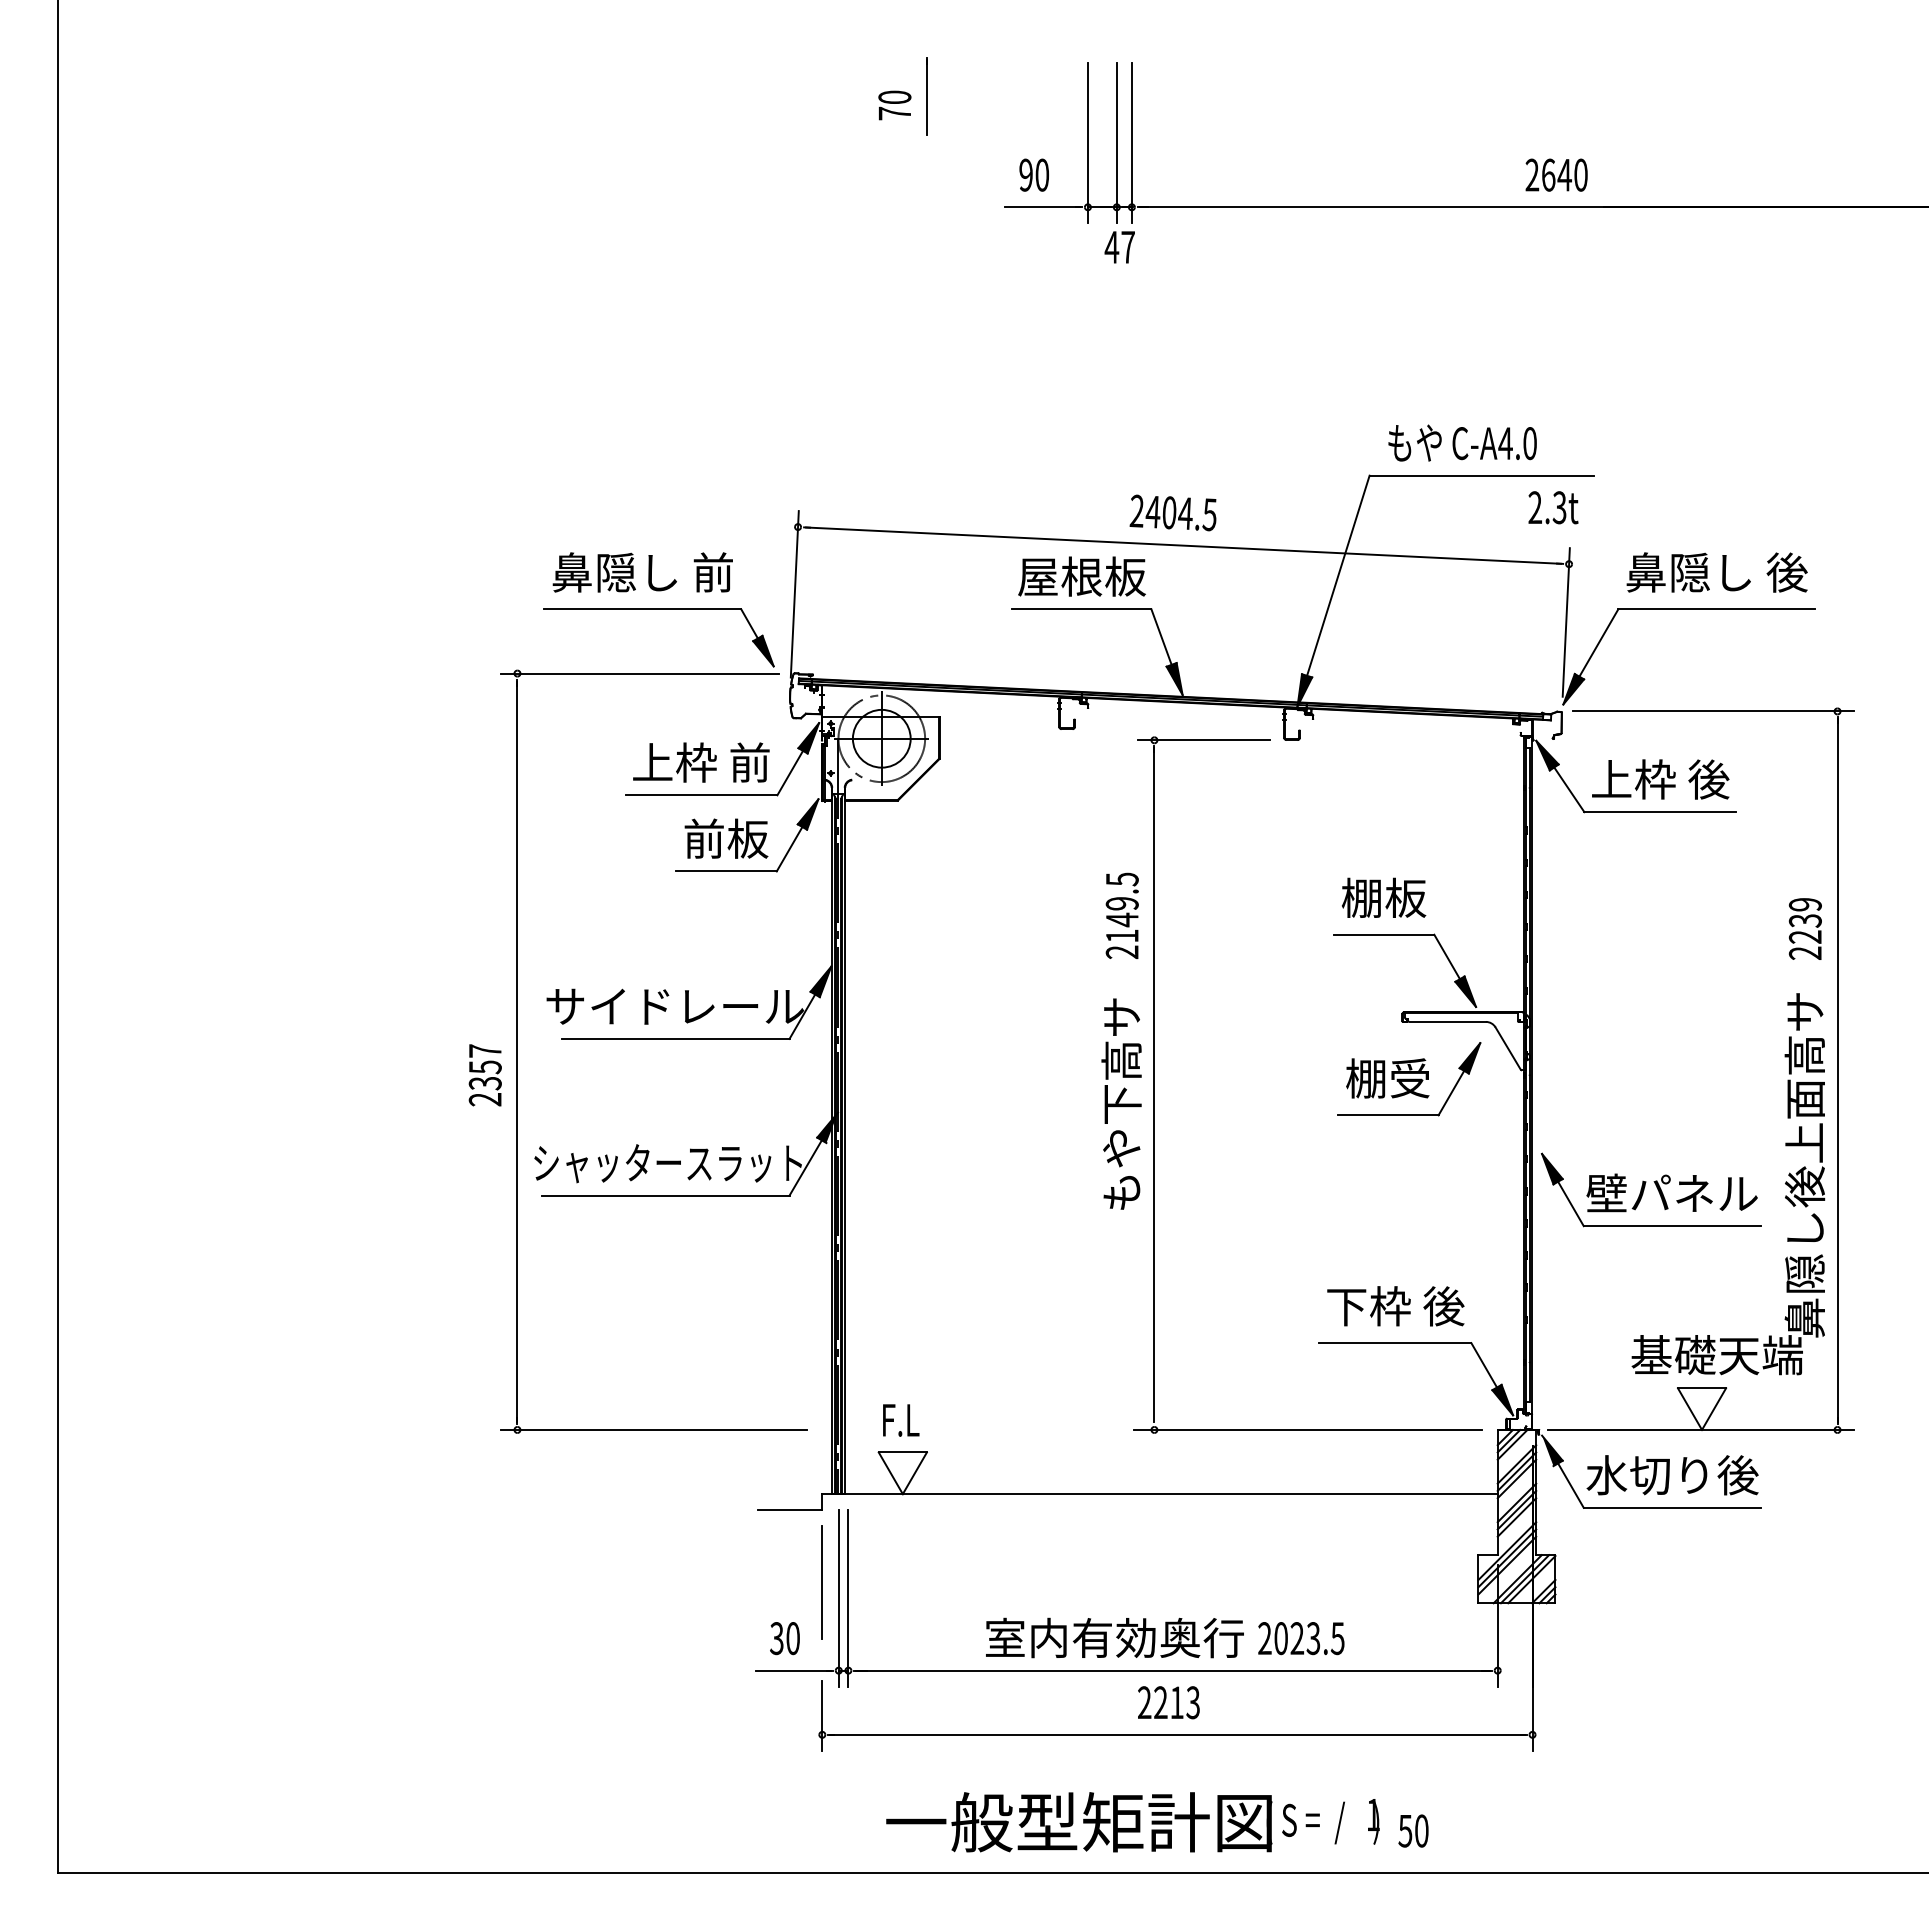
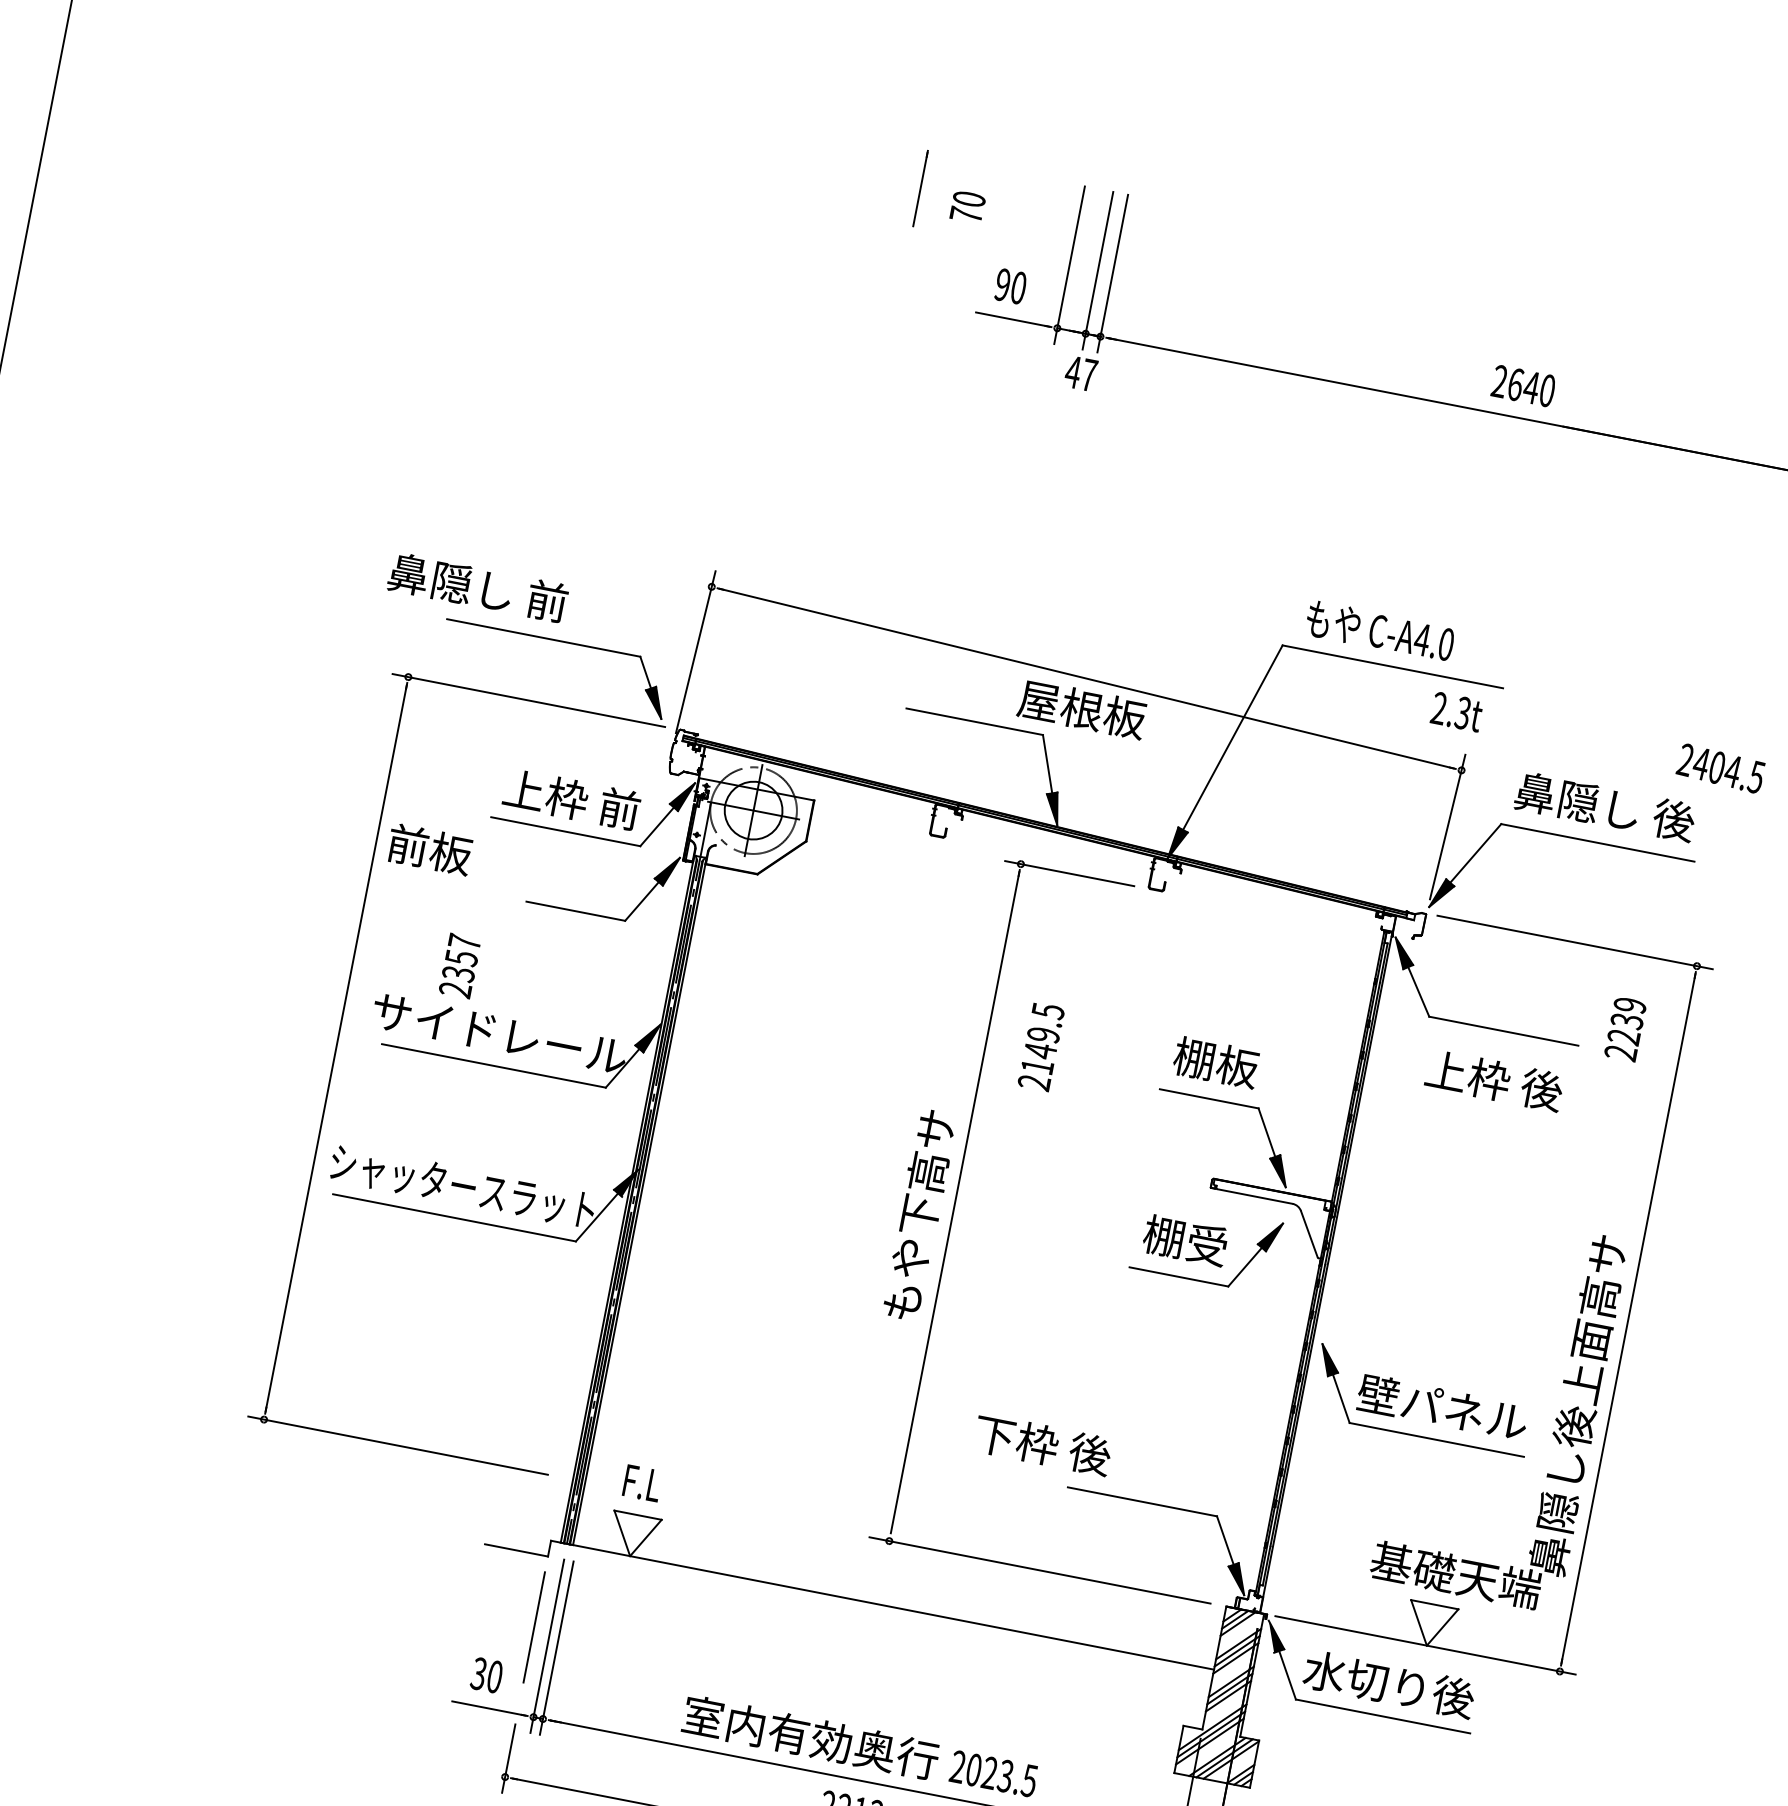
text: (894, 105) -> (967, 207), moved
text: (1172, 512) -> (1720, 768), moved
text: (642, 572) -> (477, 587), moved
text: (1081, 576) -> (1081, 709), moved
text: (1660, 779) -> (1494, 1080), moved
text: (726, 838) -> (429, 849), moved
text: (1121, 915) -> (1040, 1046), moved
text: (1804, 928) -> (1624, 1028), moved
text: (484, 1075) -> (459, 966), moved
text: (1395, 1306) -> (1042, 1445), moved

